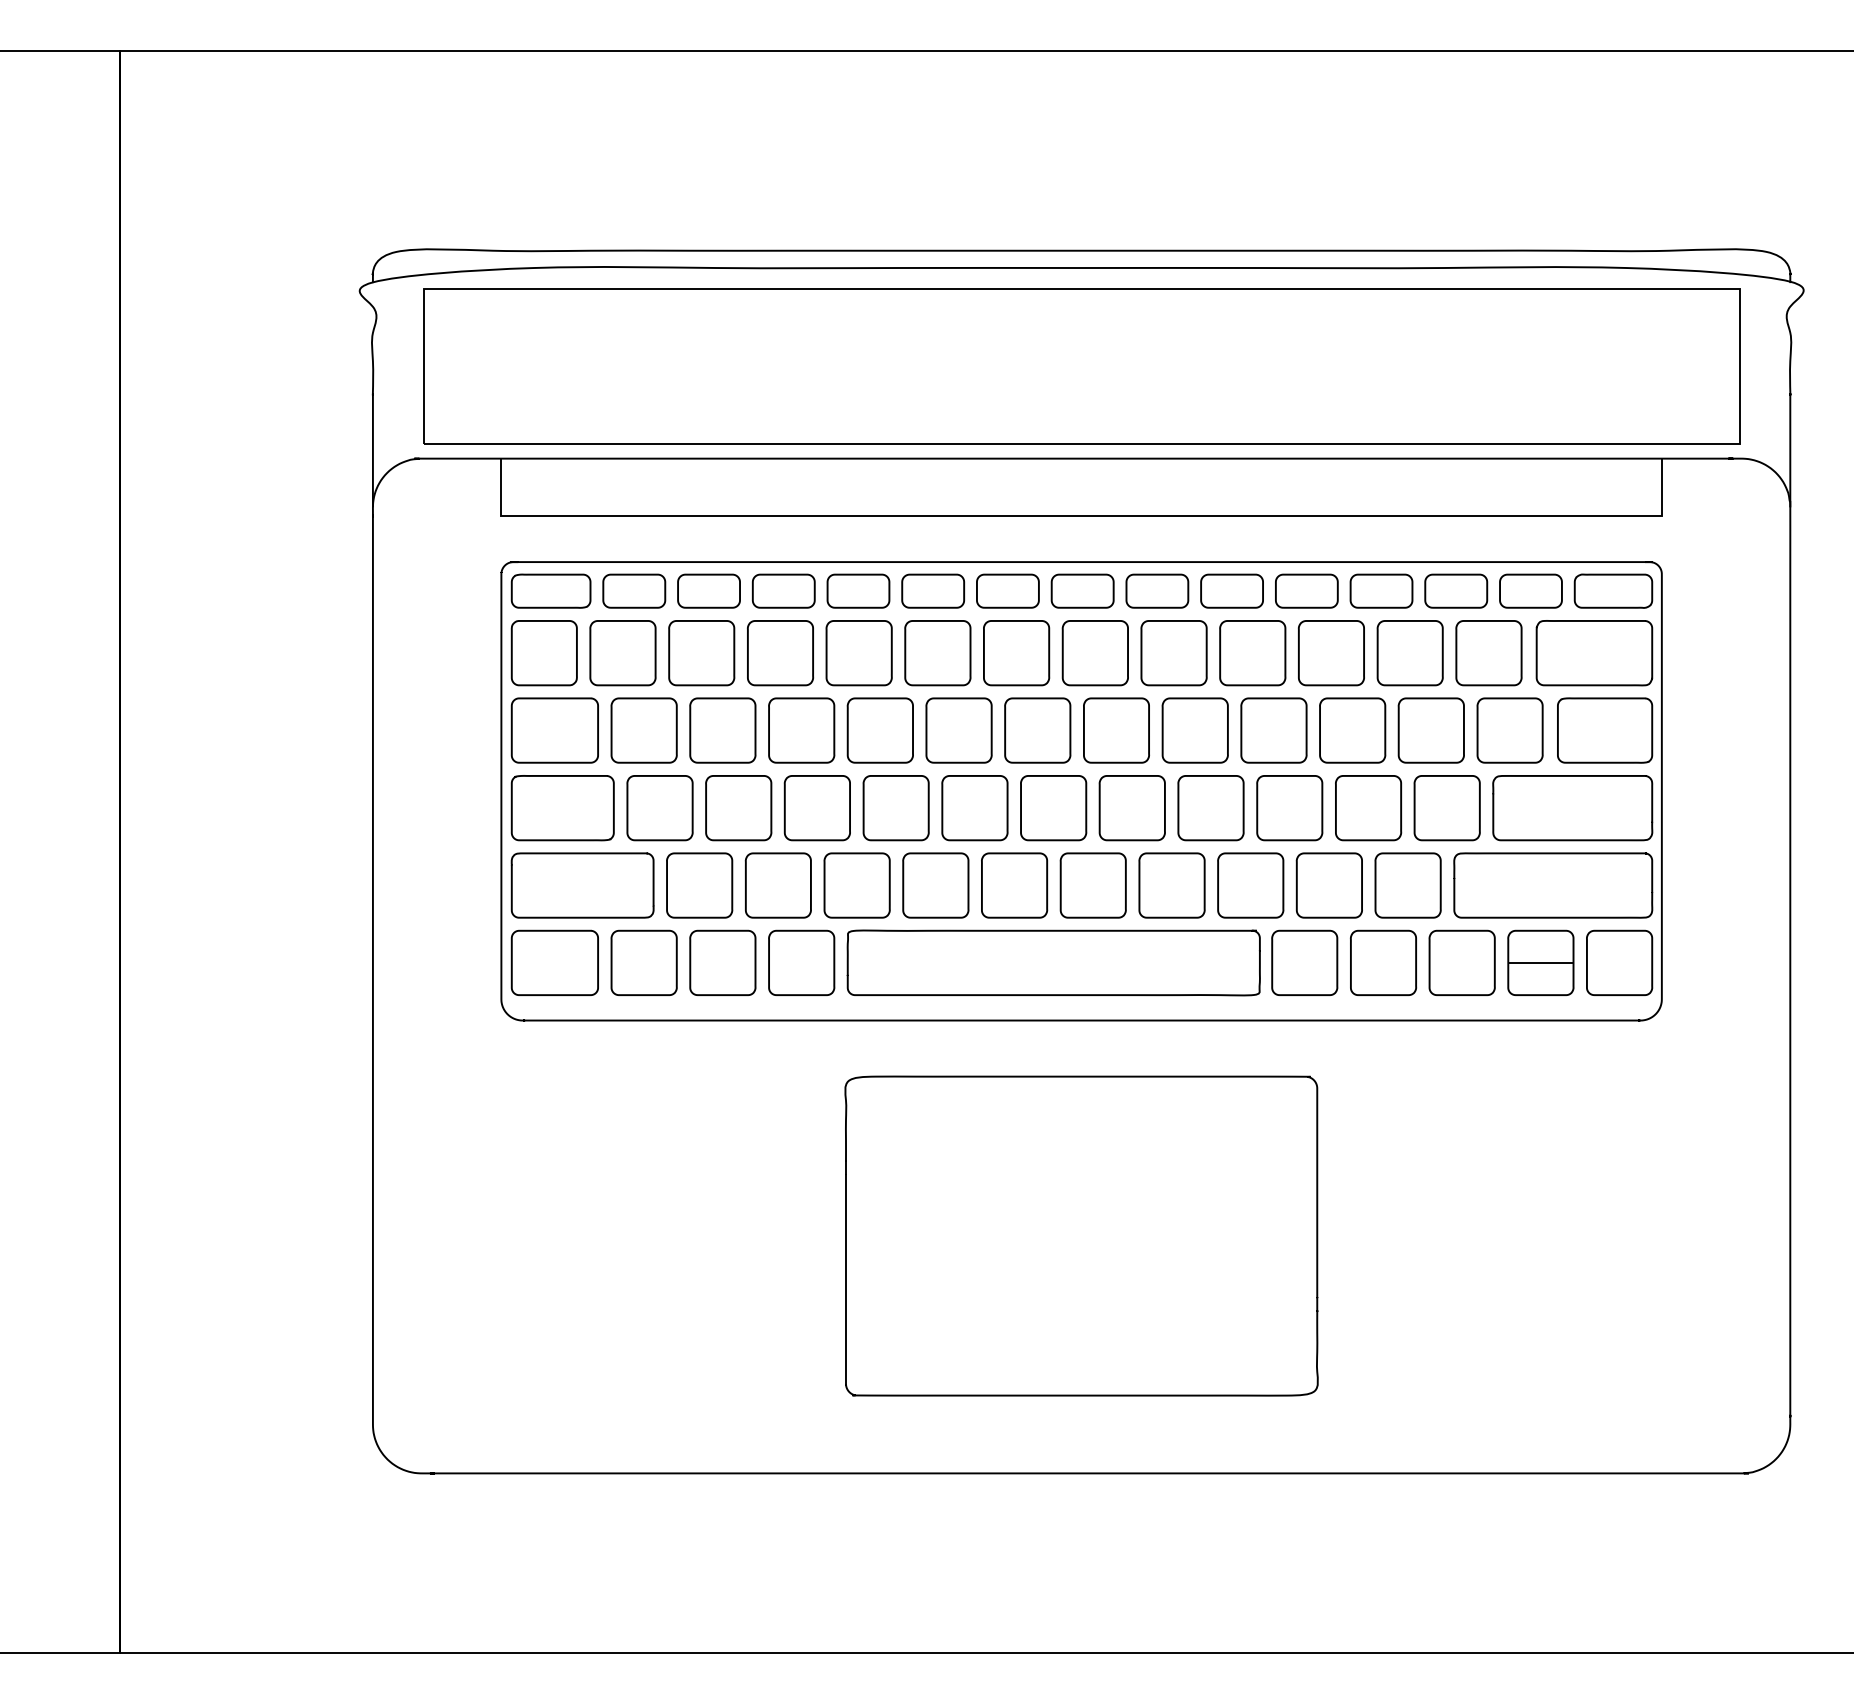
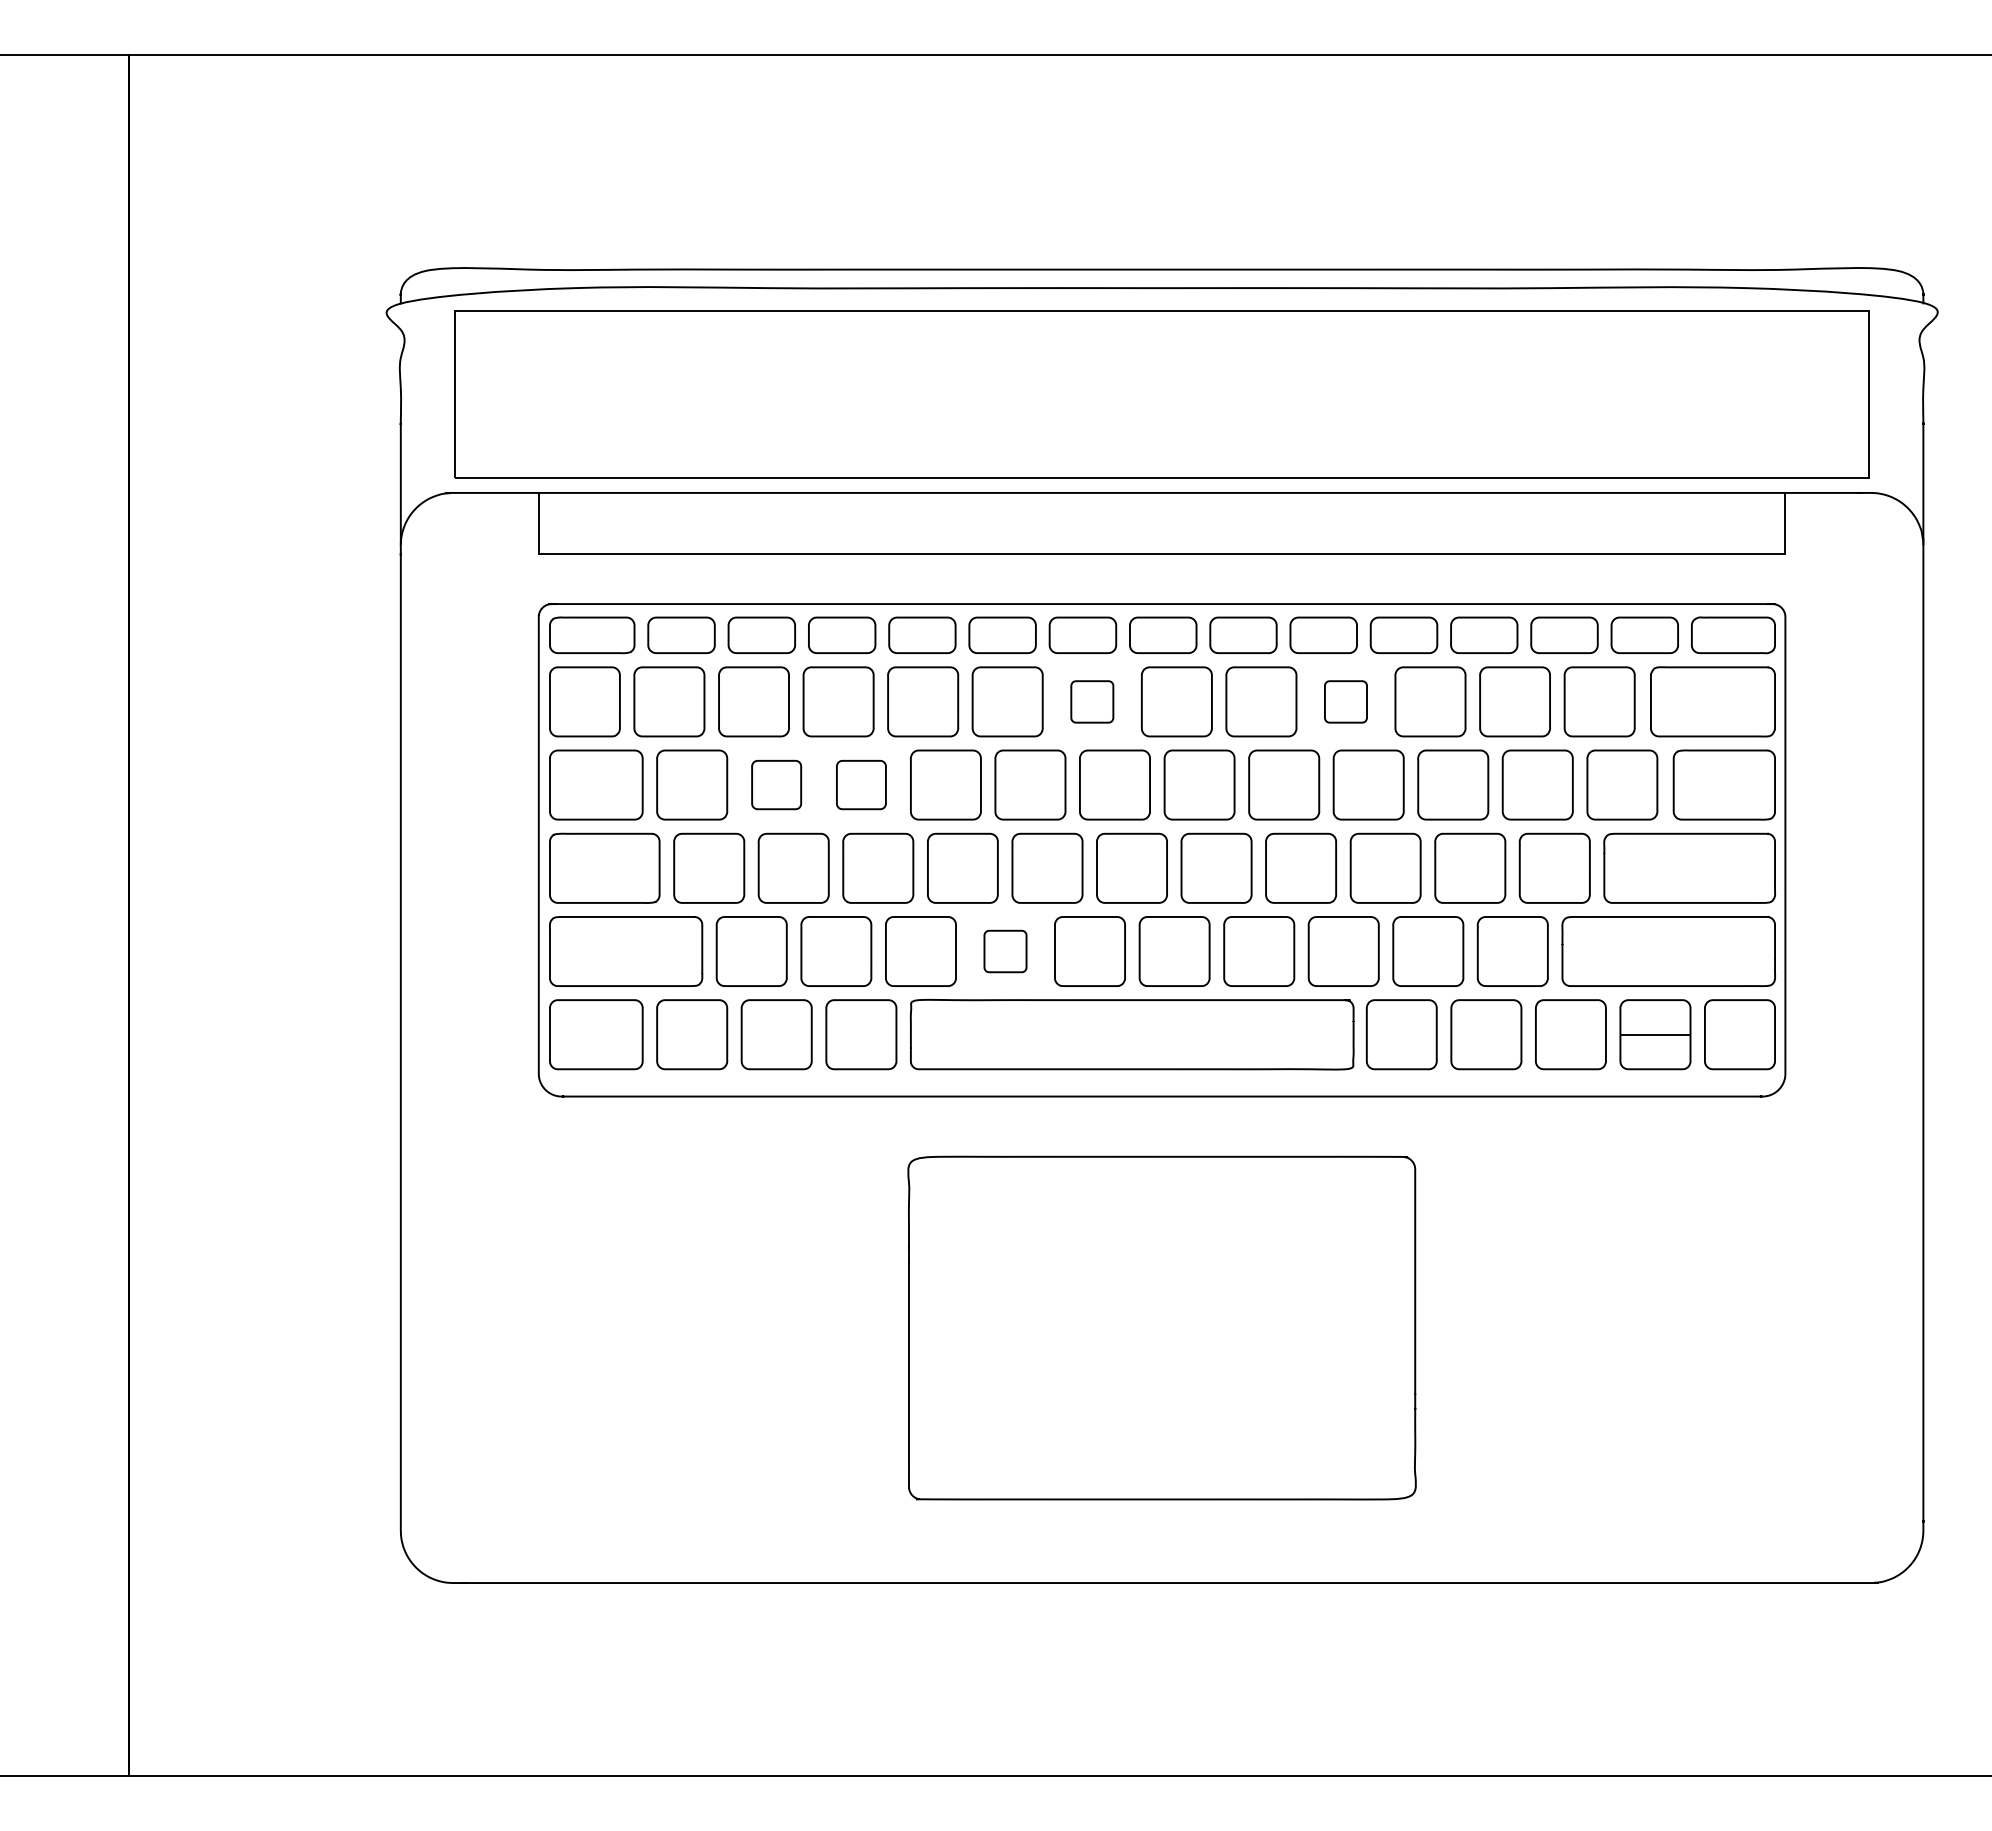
part: (1016, 652) -> (1092, 701), size x0.6
part: (1252, 652) -> (1345, 701), size x0.6
part: (722, 730) -> (776, 784), size x0.7
part: (801, 730) -> (861, 784), size x0.7
part: (935, 885) -> (1005, 951), size x0.6

